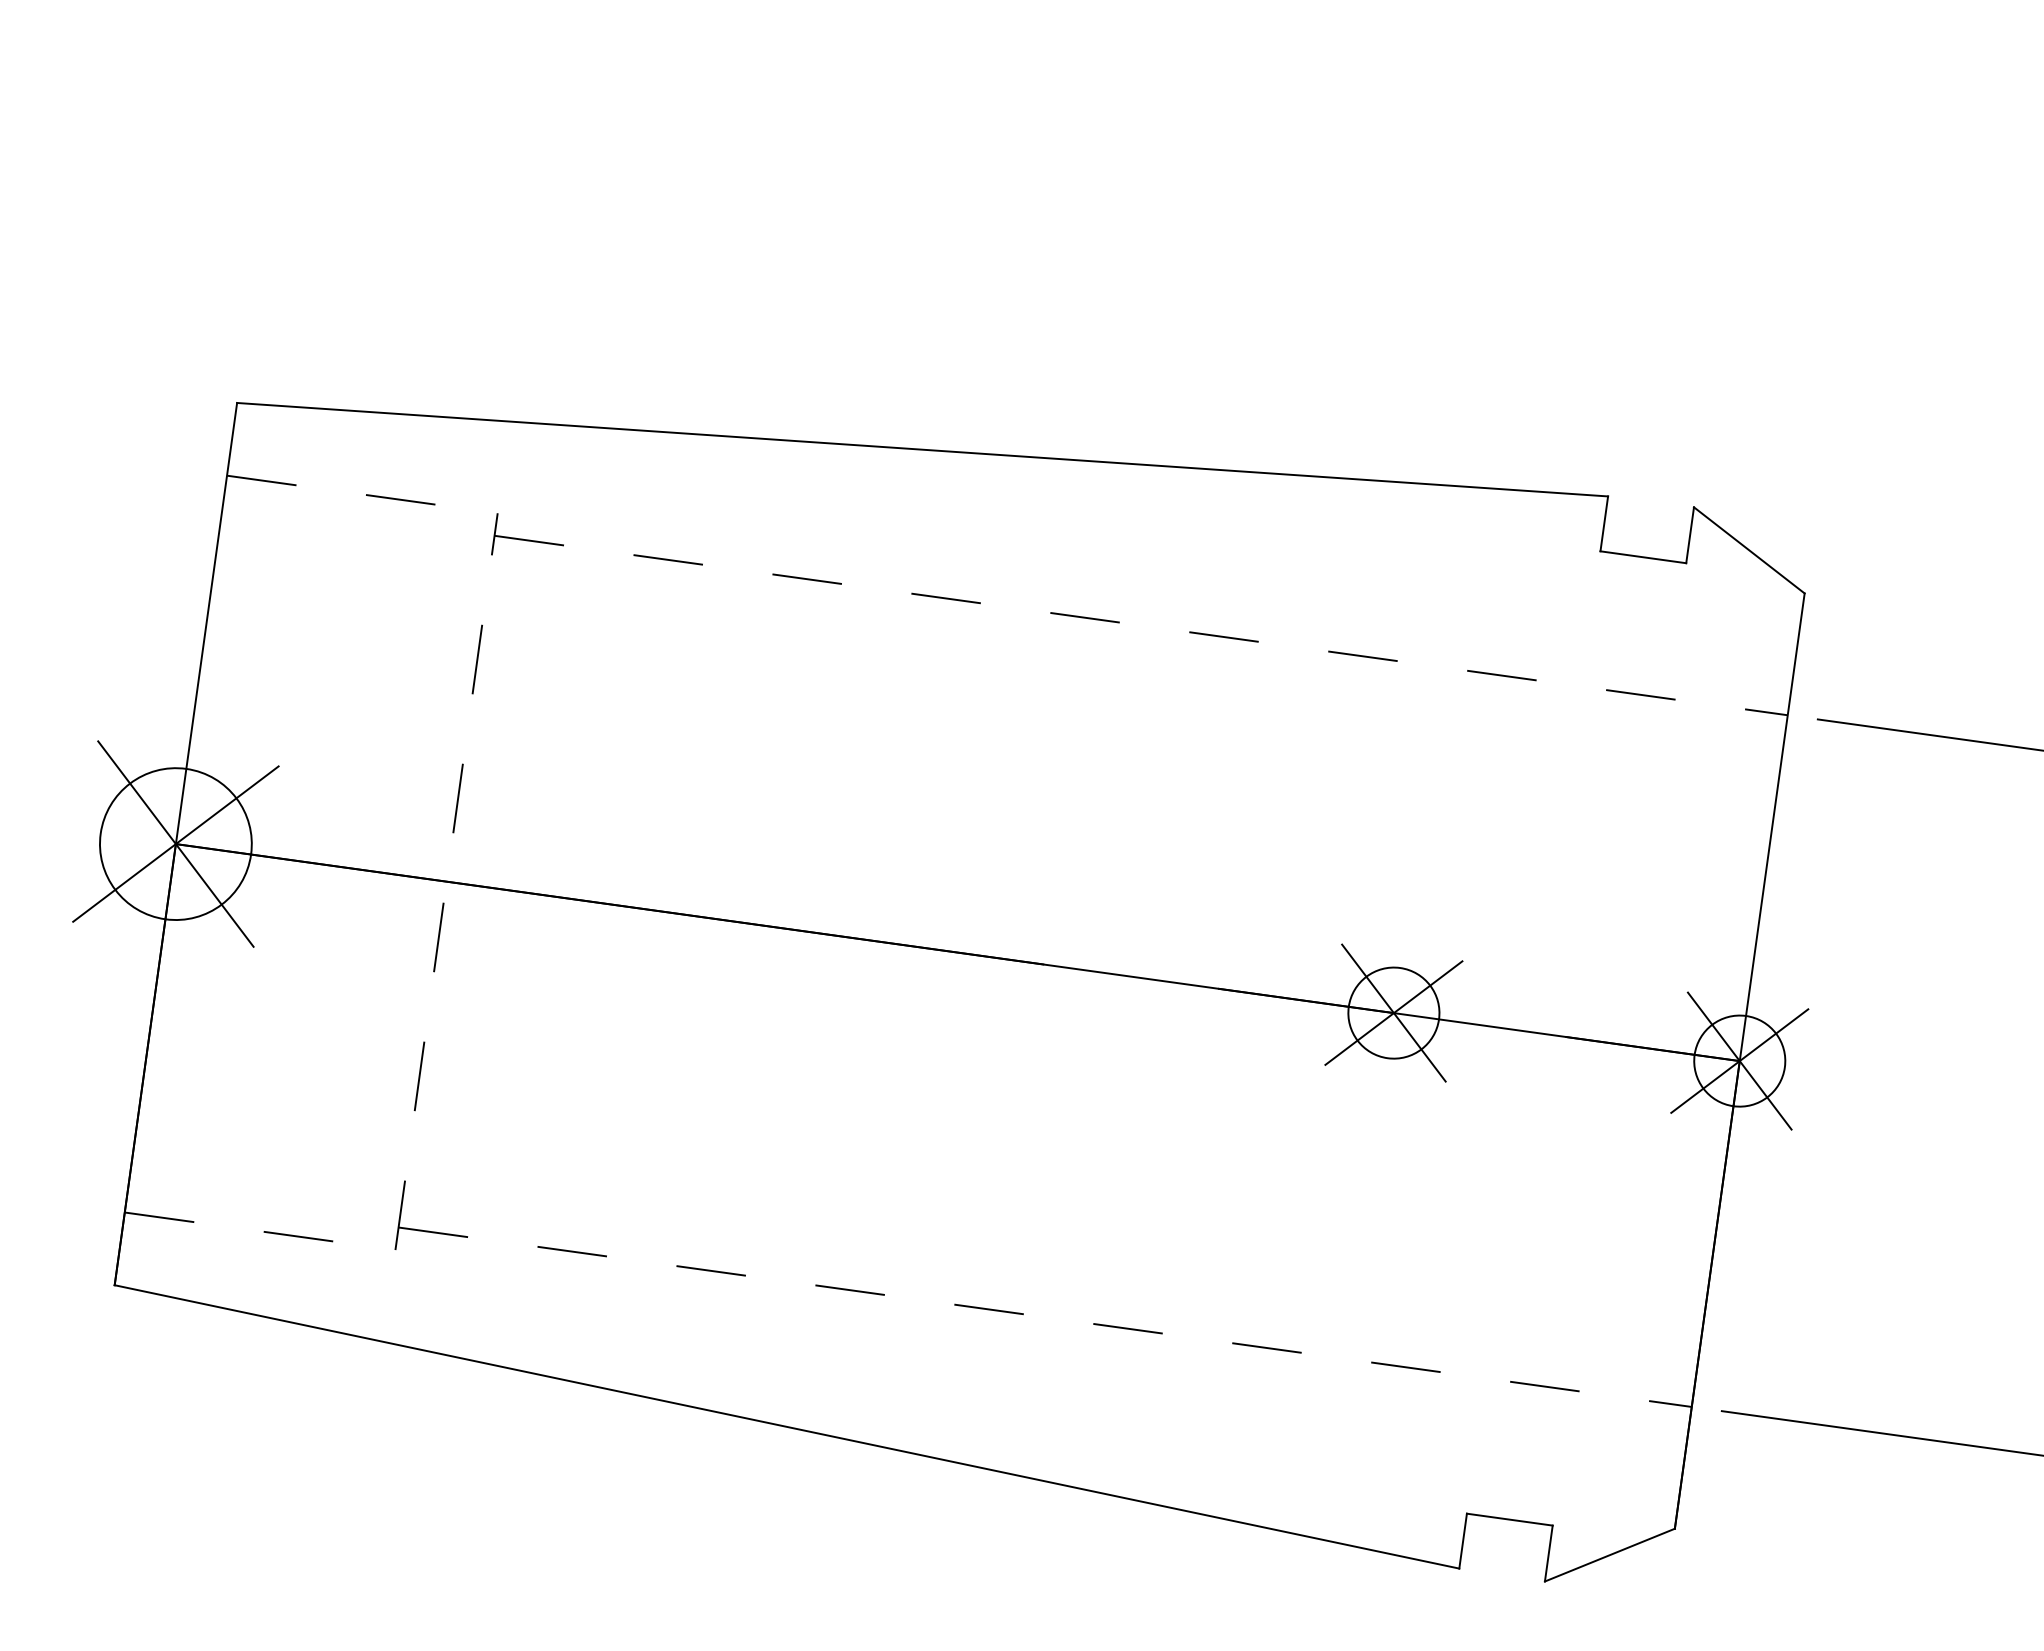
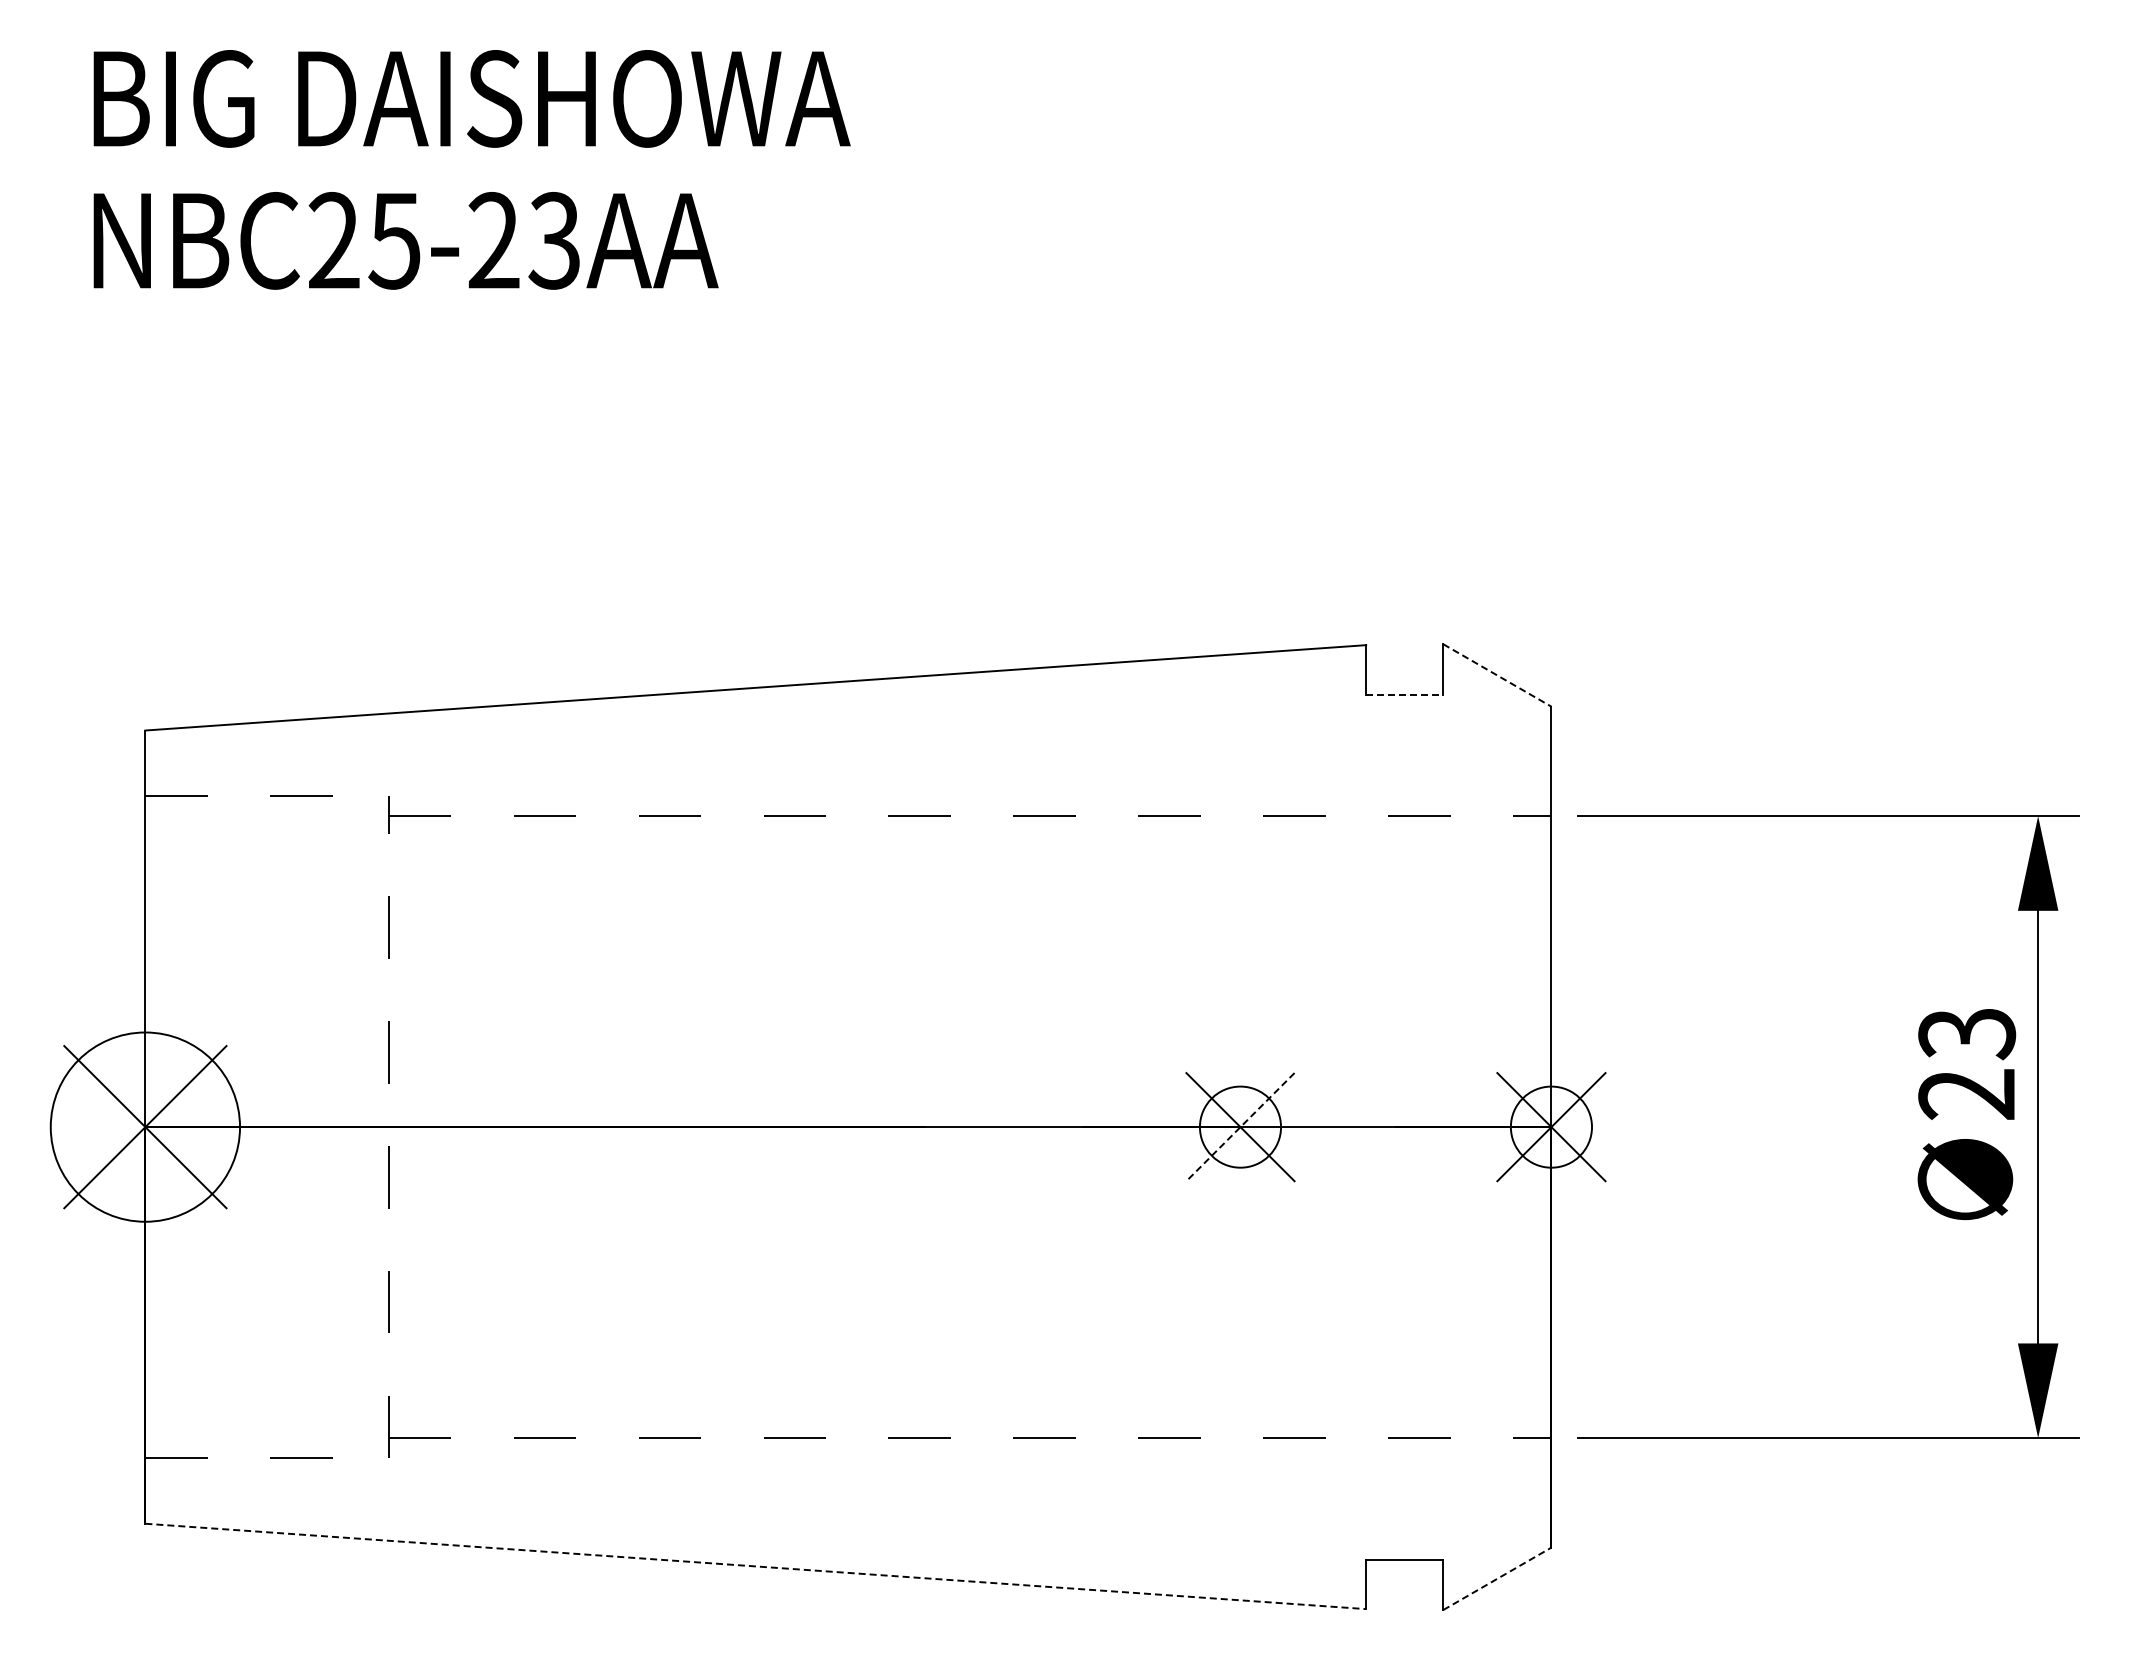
line: (1749, 550) -> (1497, 675), solid -> dashed
line: (1643, 557) -> (1404, 694), solid -> dashed
circle: (176, 843) -> (145, 1126), size x1.4
line: (1393, 1013) -> (1240, 1127), solid -> dashed
line: (786, 1426) -> (755, 1566), solid -> dashed
line: (1610, 1554) -> (1497, 1578), solid -> dashed

